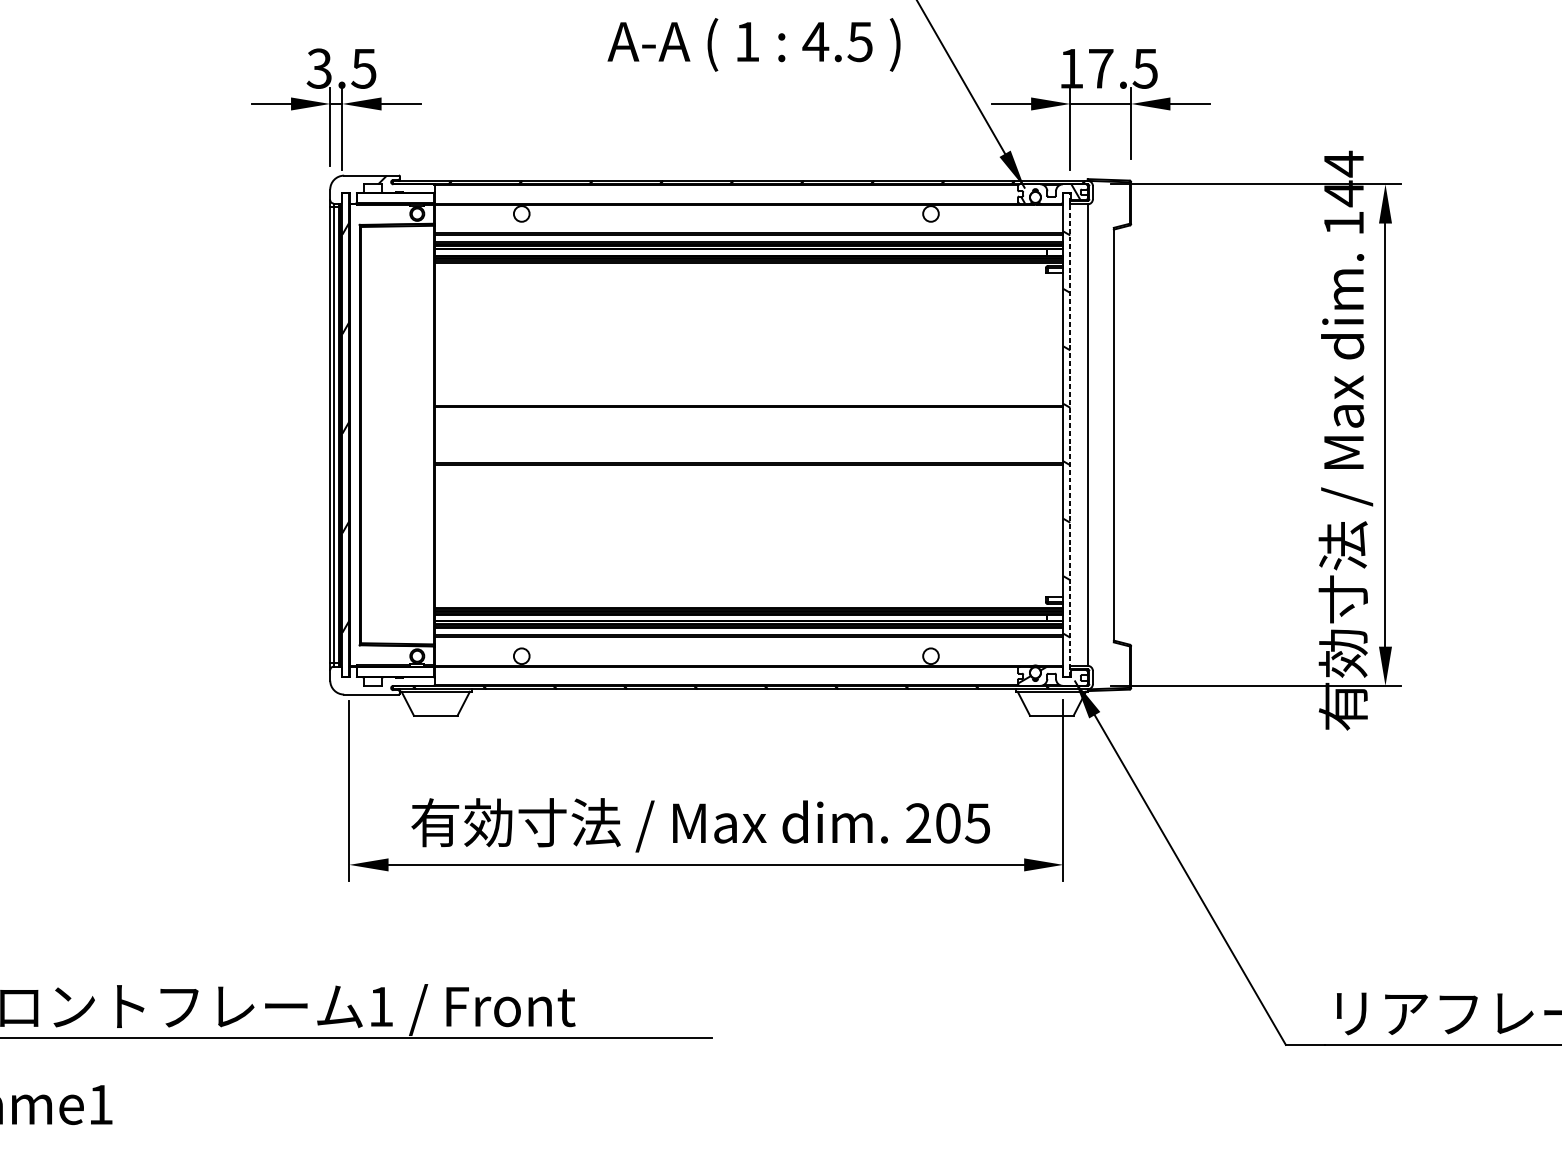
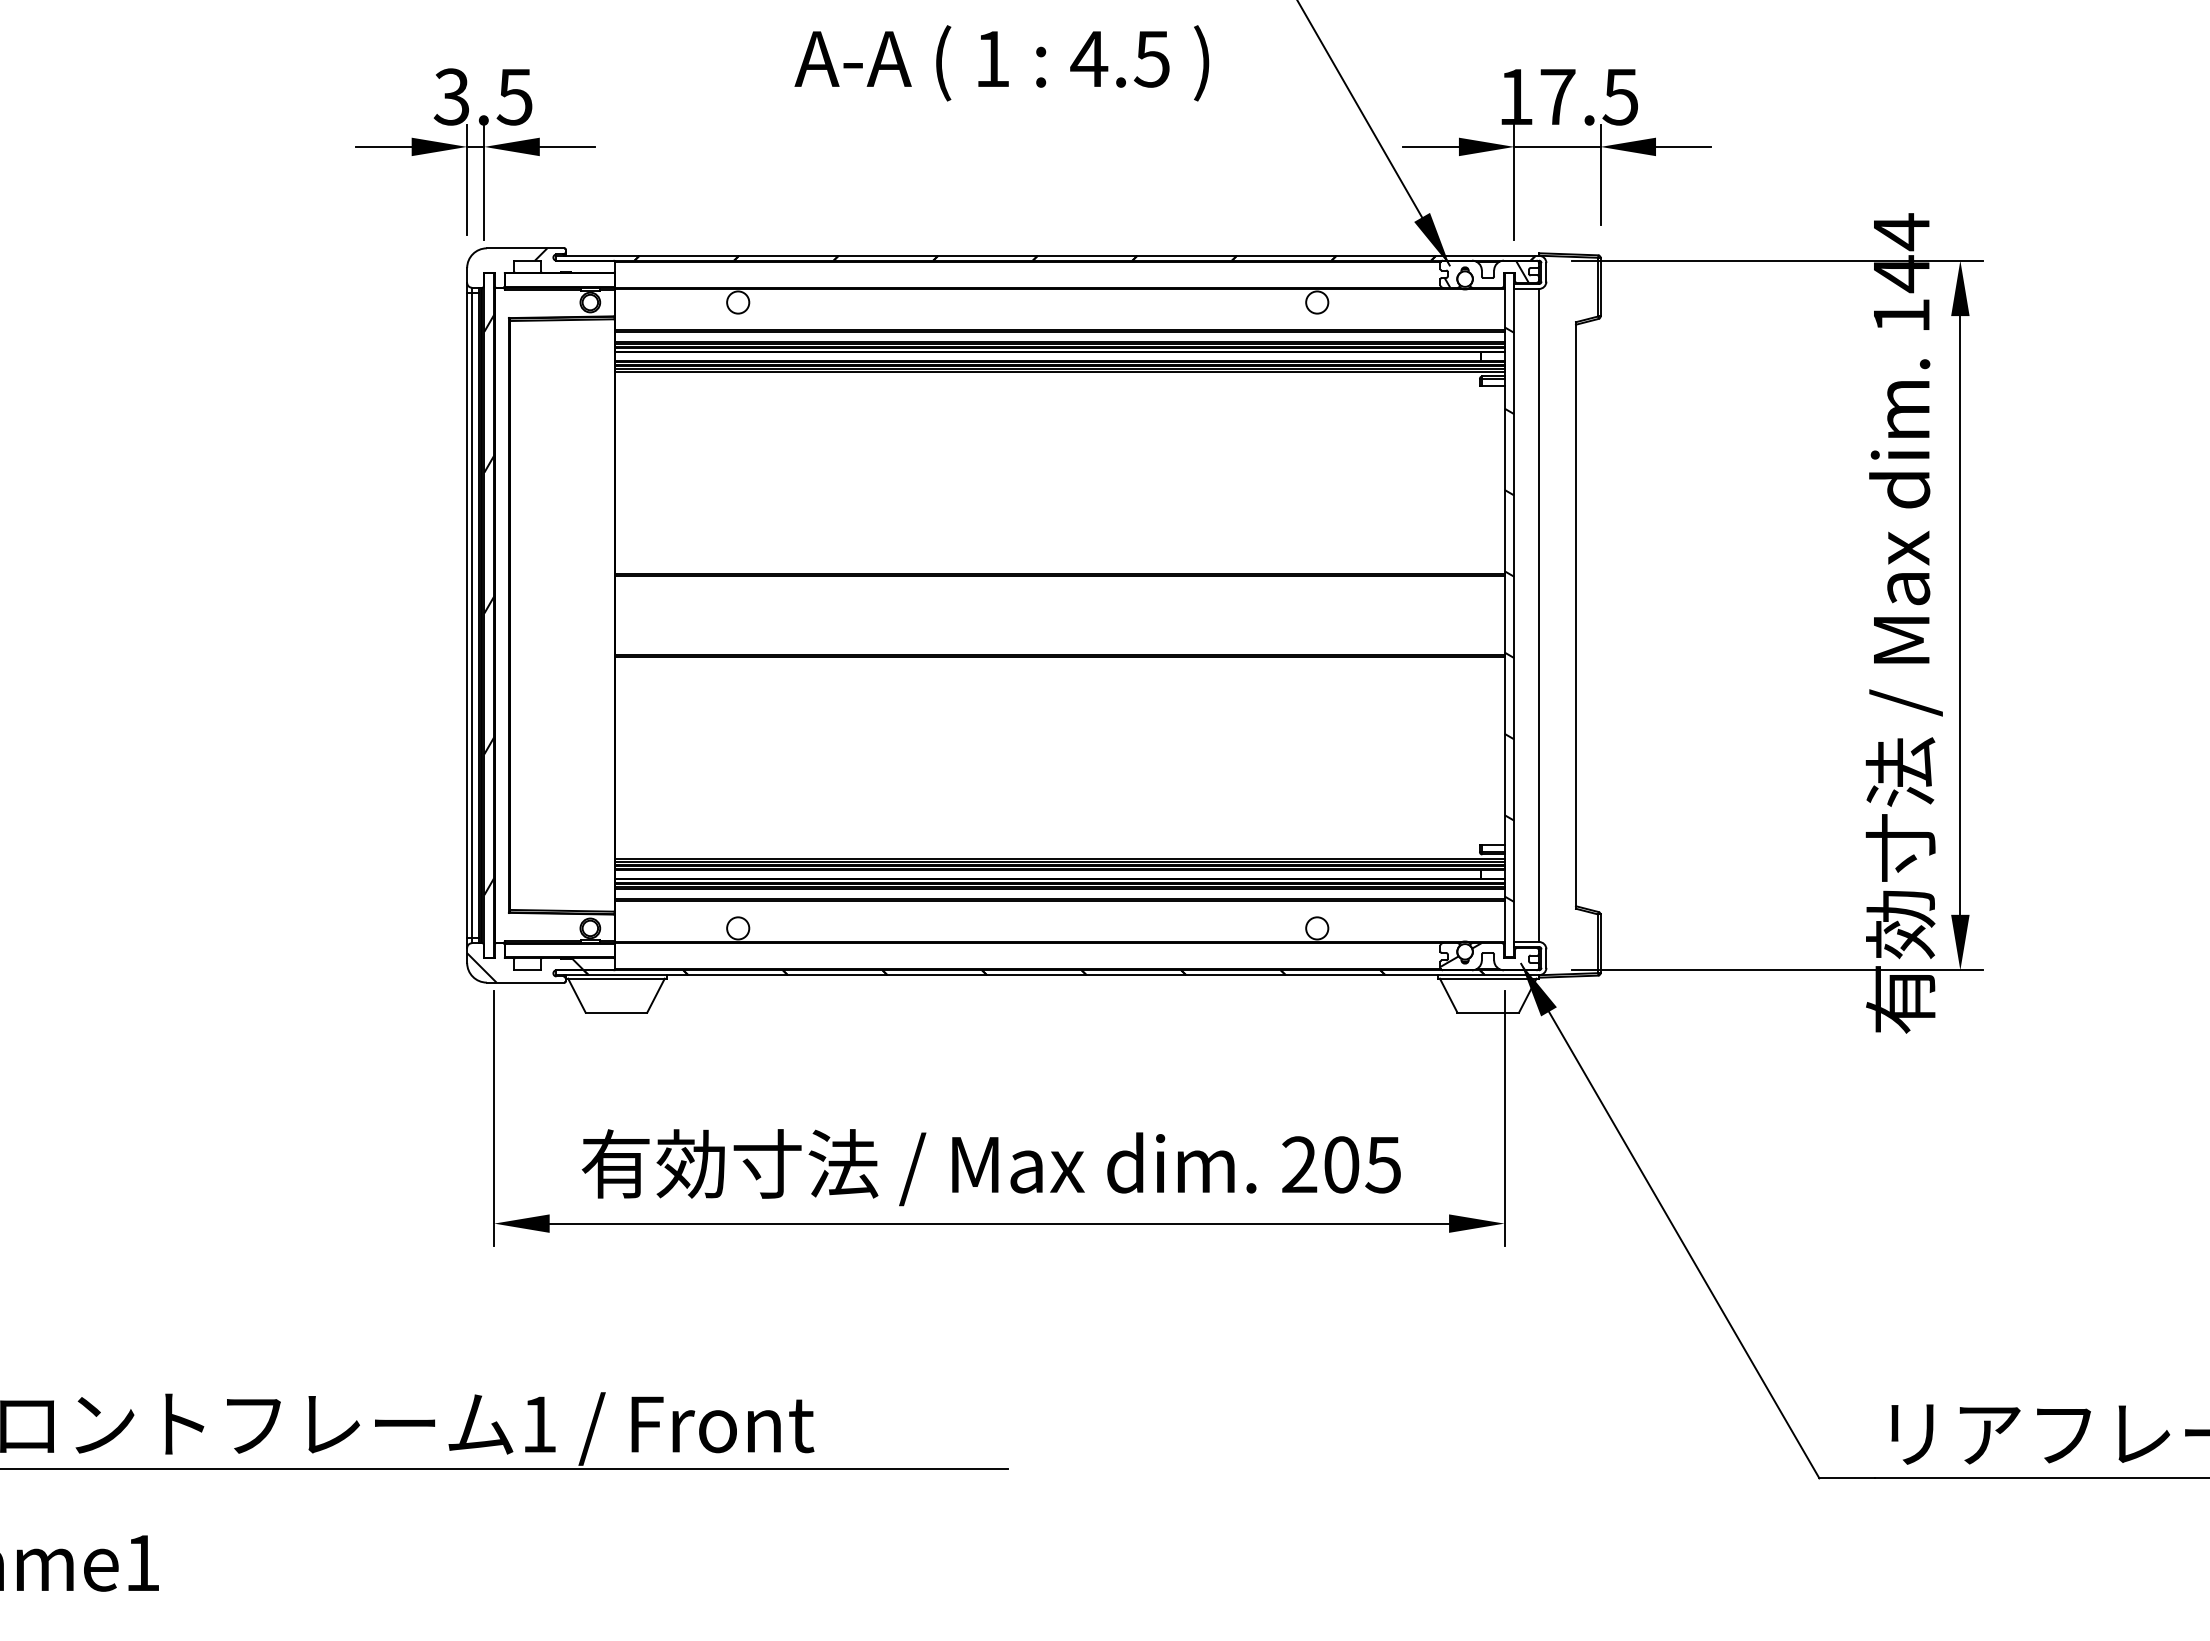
text: (753, 45) -> (1001, 63), moved
line: (1070, 434) -> (1514, 614), dashed -> solid
hatch: (371, 683) -> (525, 967), added

